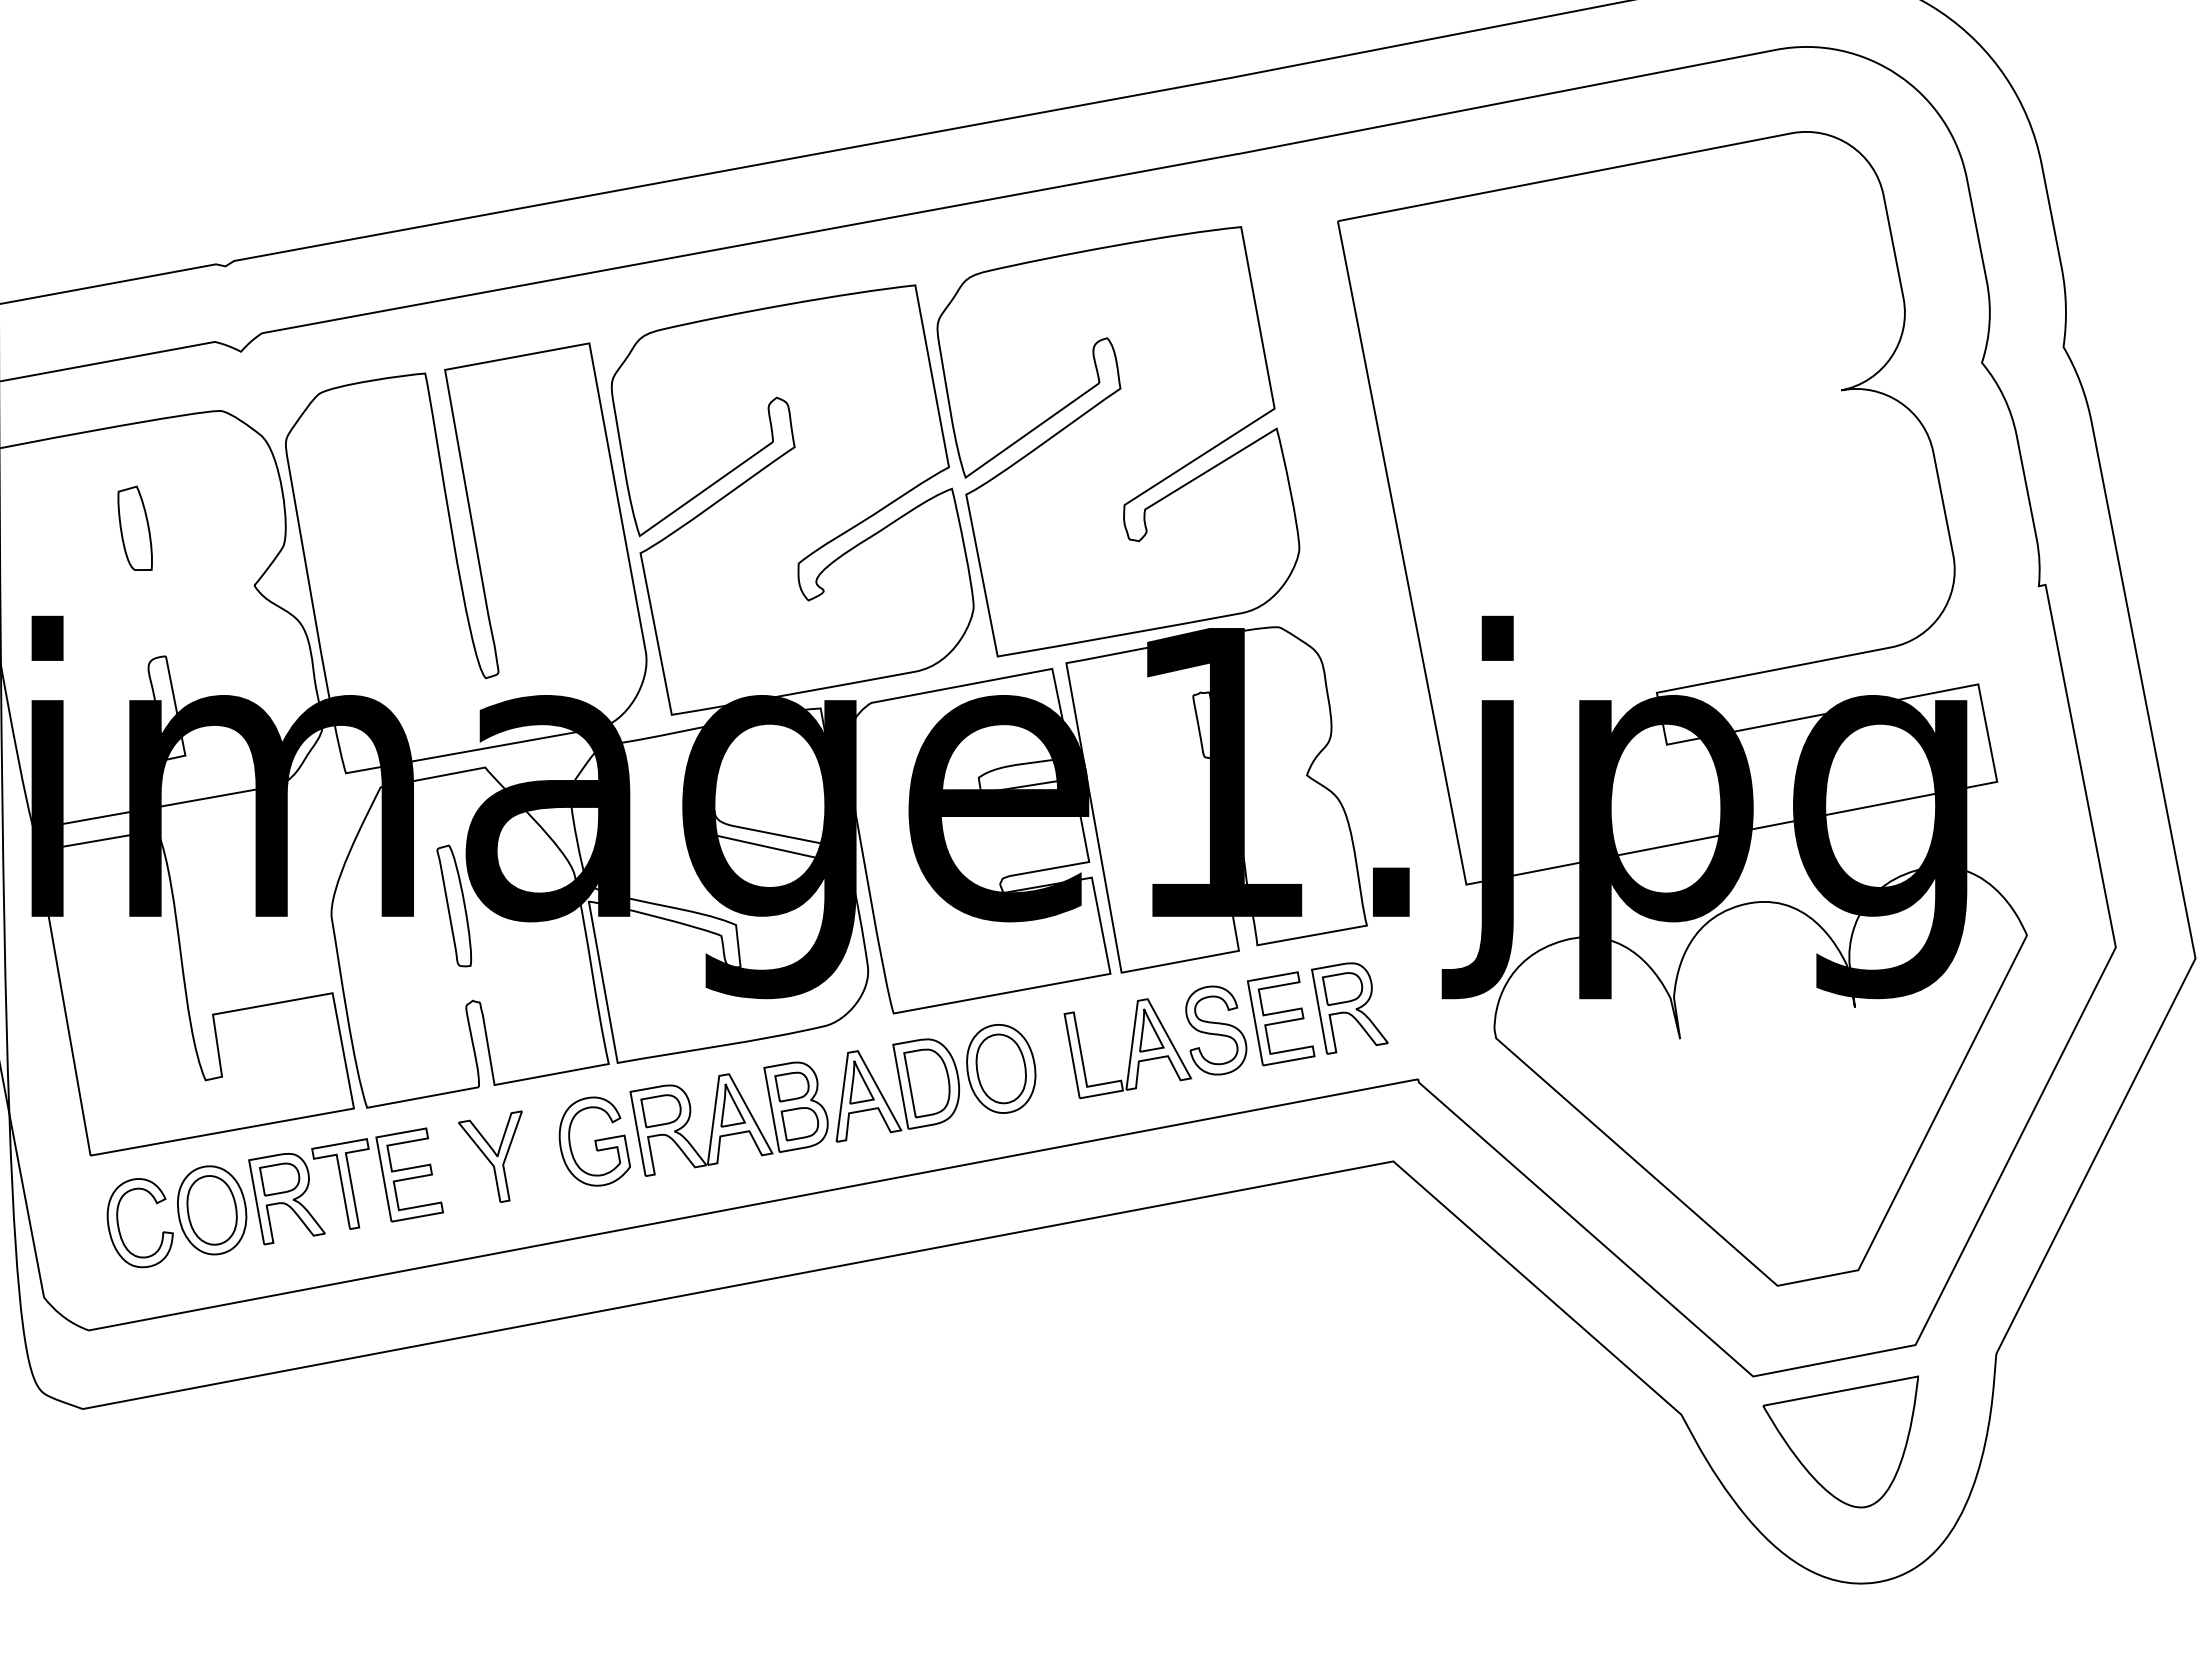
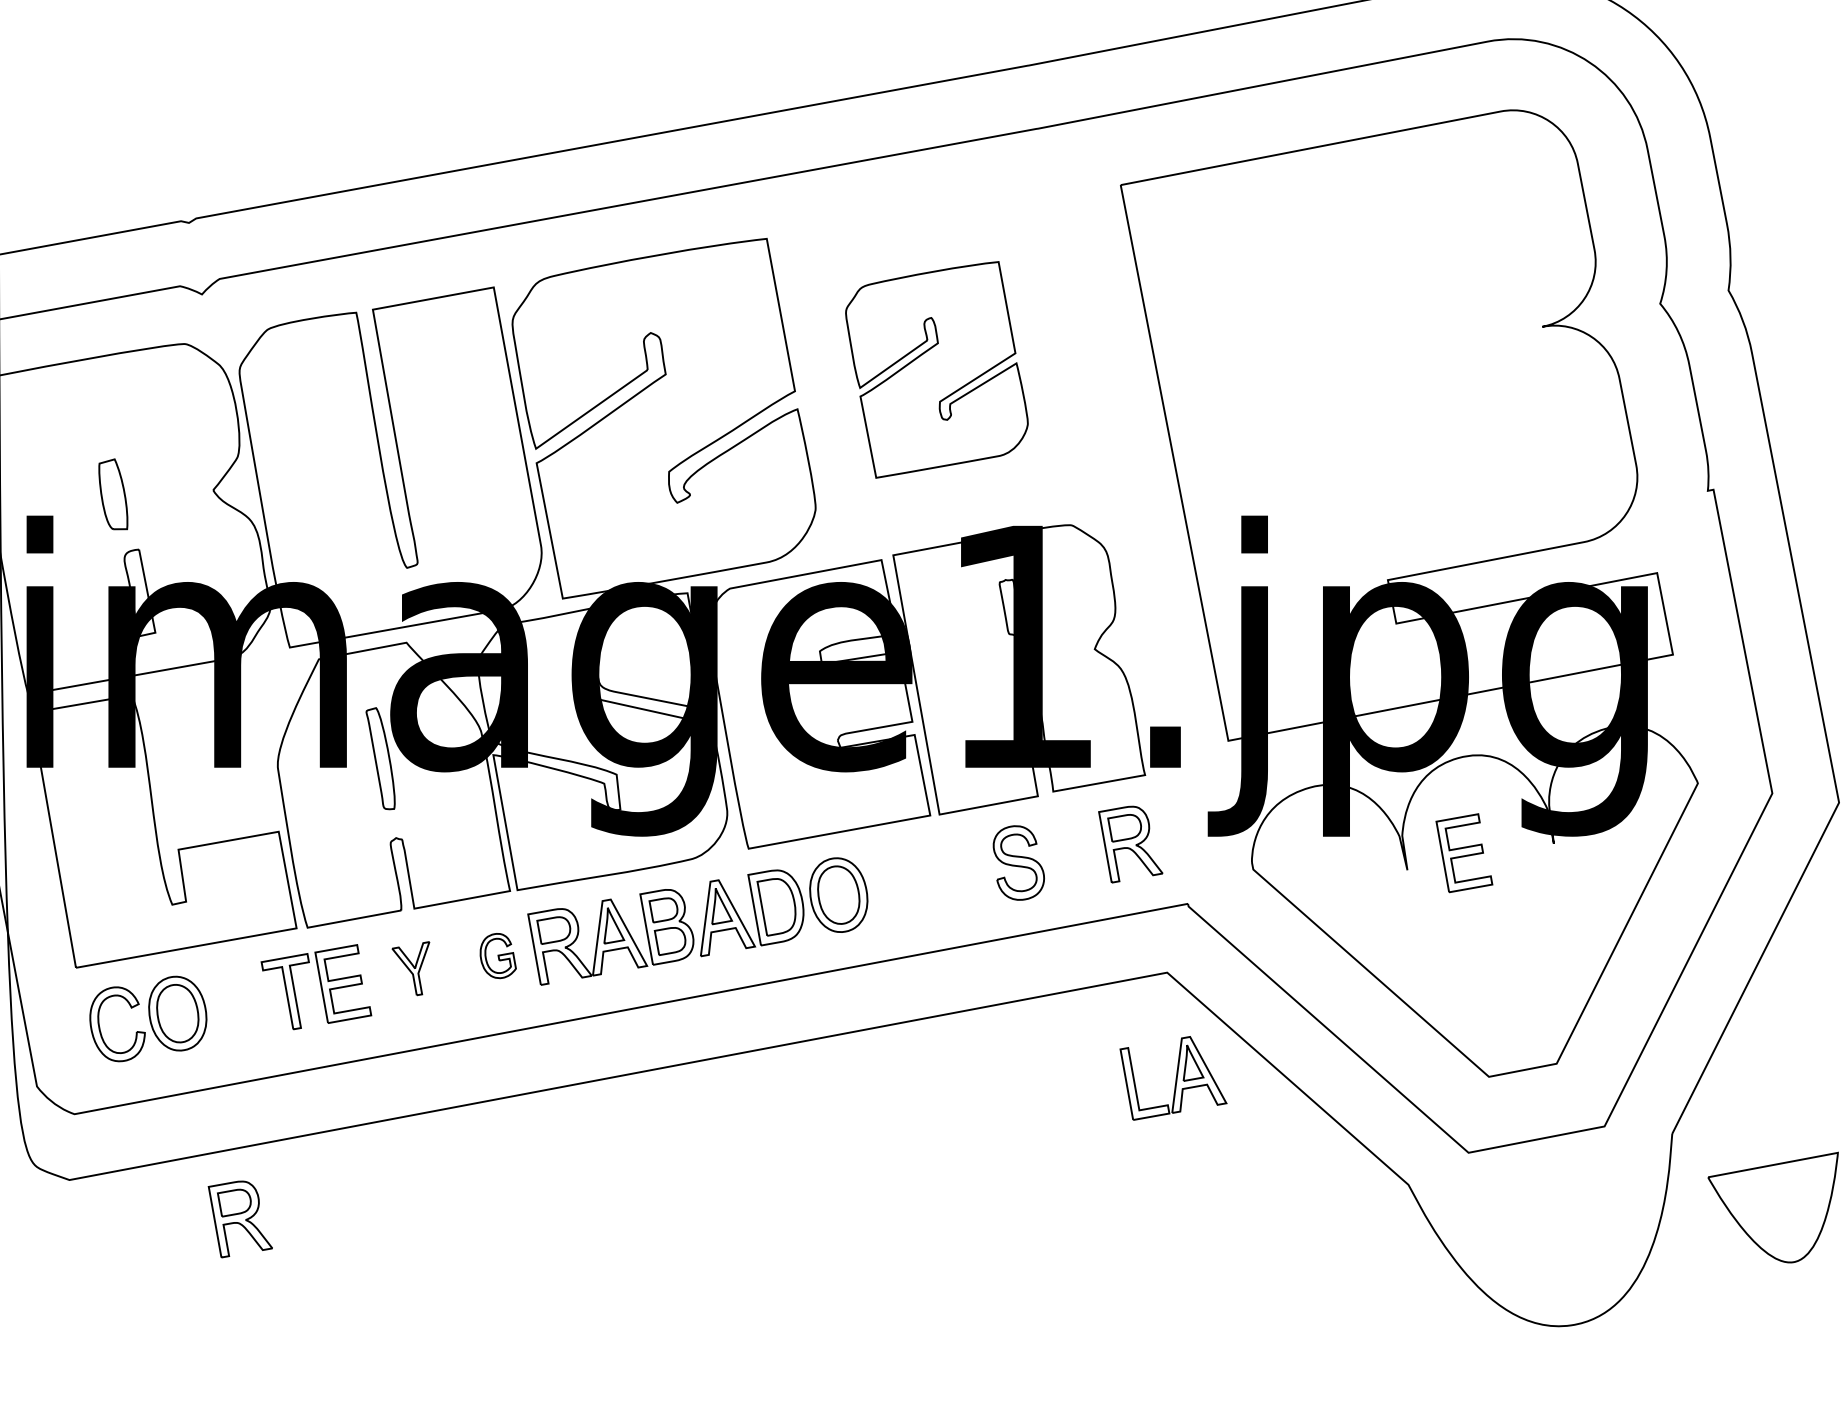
part: (1118, 441) -> (936, 369), size x0.6
part: (134, 527) -> (112, 493), moved
part: (1280, 1018) -> (1463, 852), moved
part: (1127, 1048) -> (1173, 1078), moved
part: (594, 1141) -> (498, 955), size x0.6
part: (490, 1156) -> (410, 968), size x0.7
part: (286, 1199) -> (240, 1219), moved
part: (1840, 1441) -> (1772, 1207), moved

